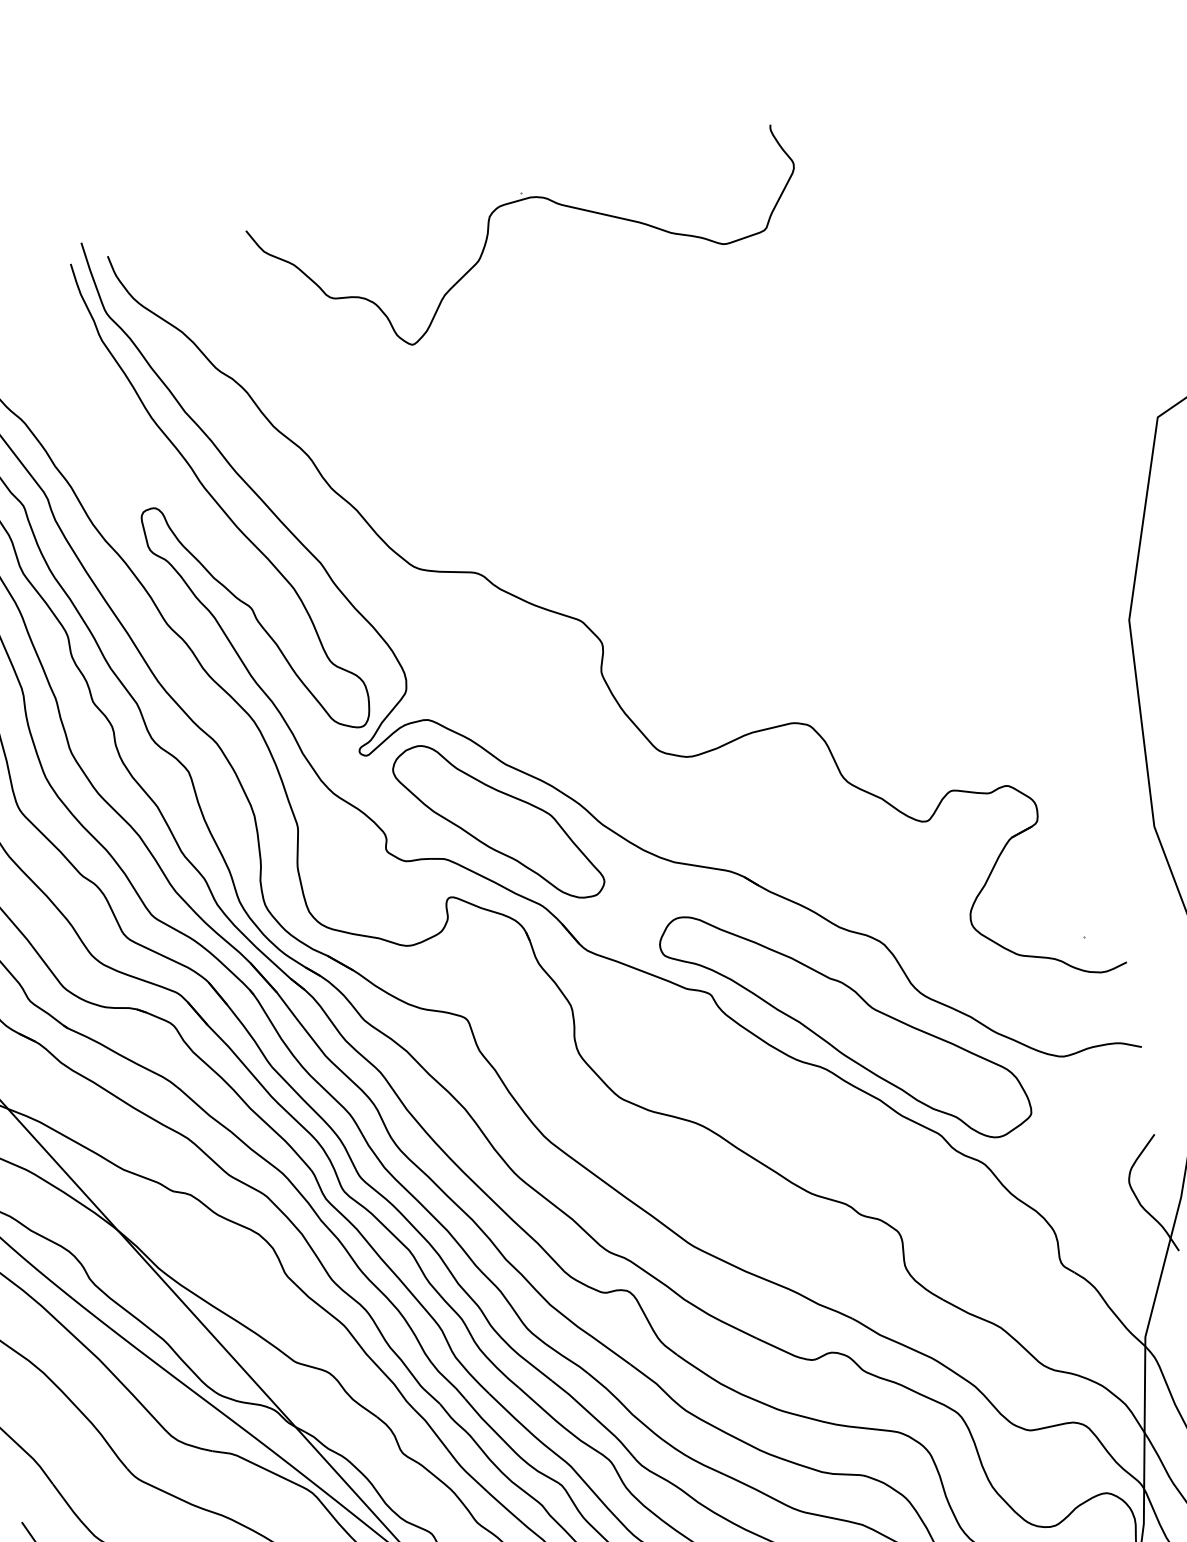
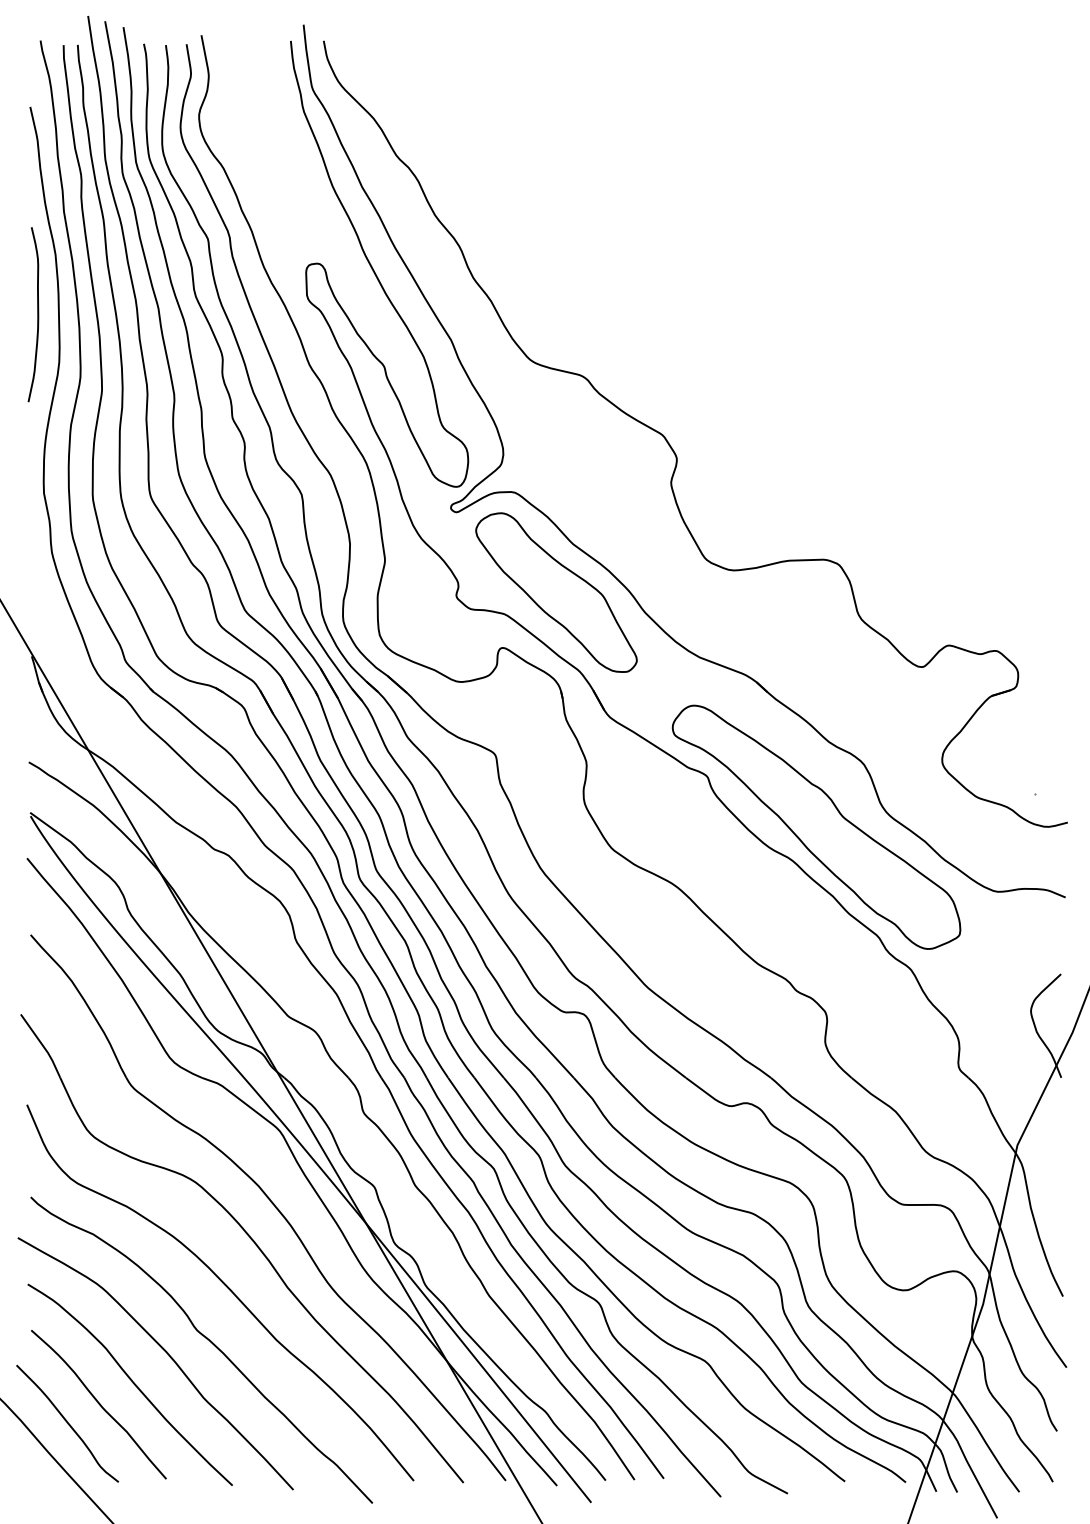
part: (488, 237) -> (651, 92), removed

